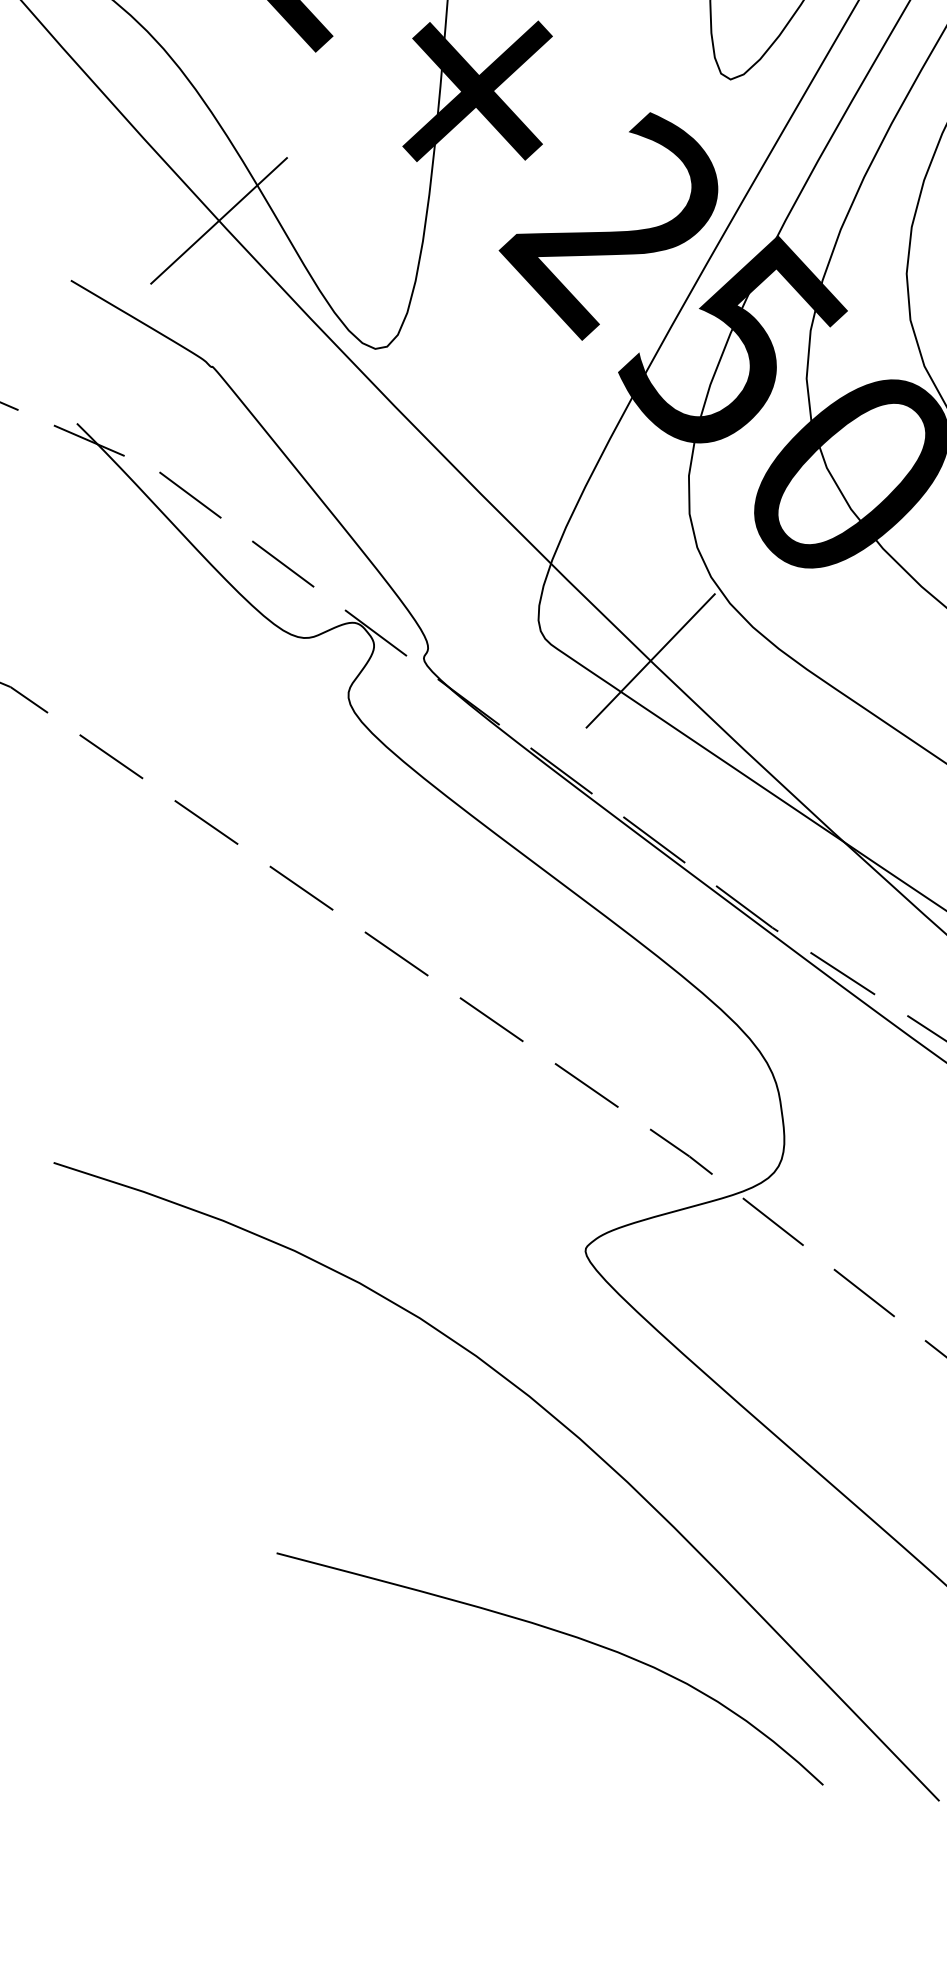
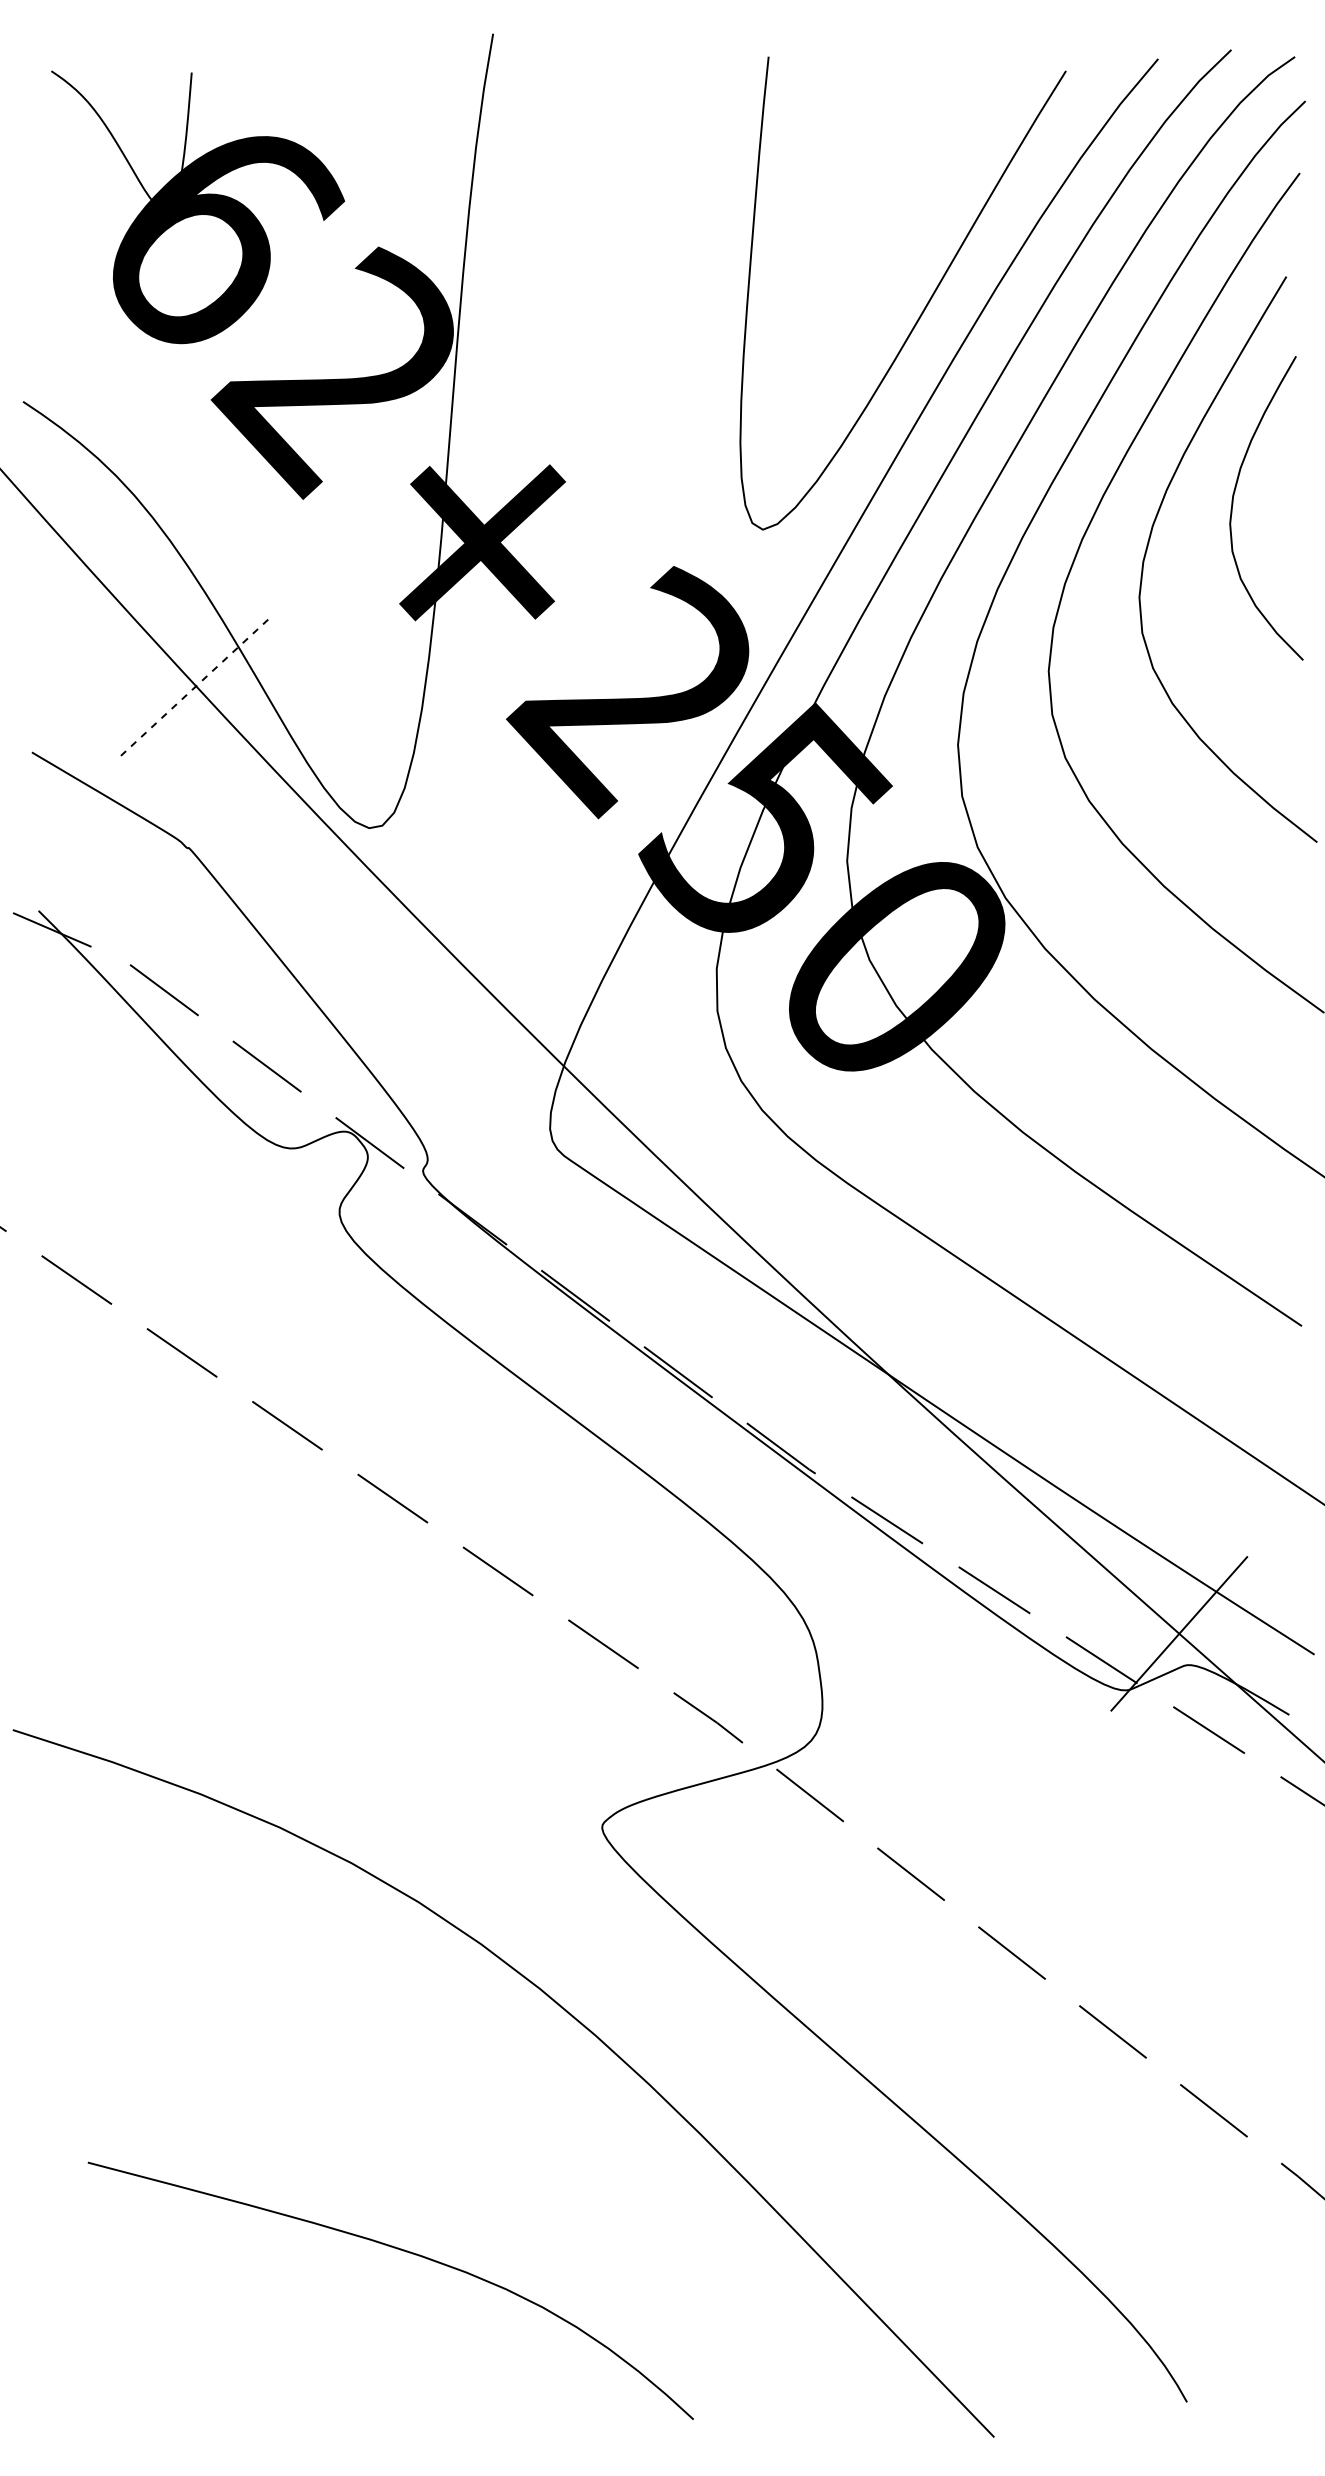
line: (219, 220) -> (196, 685), solid -> dashed
line: (650, 660) -> (674, 1173), removed
curve: (561, 1633) -> (403, 2251), moved

